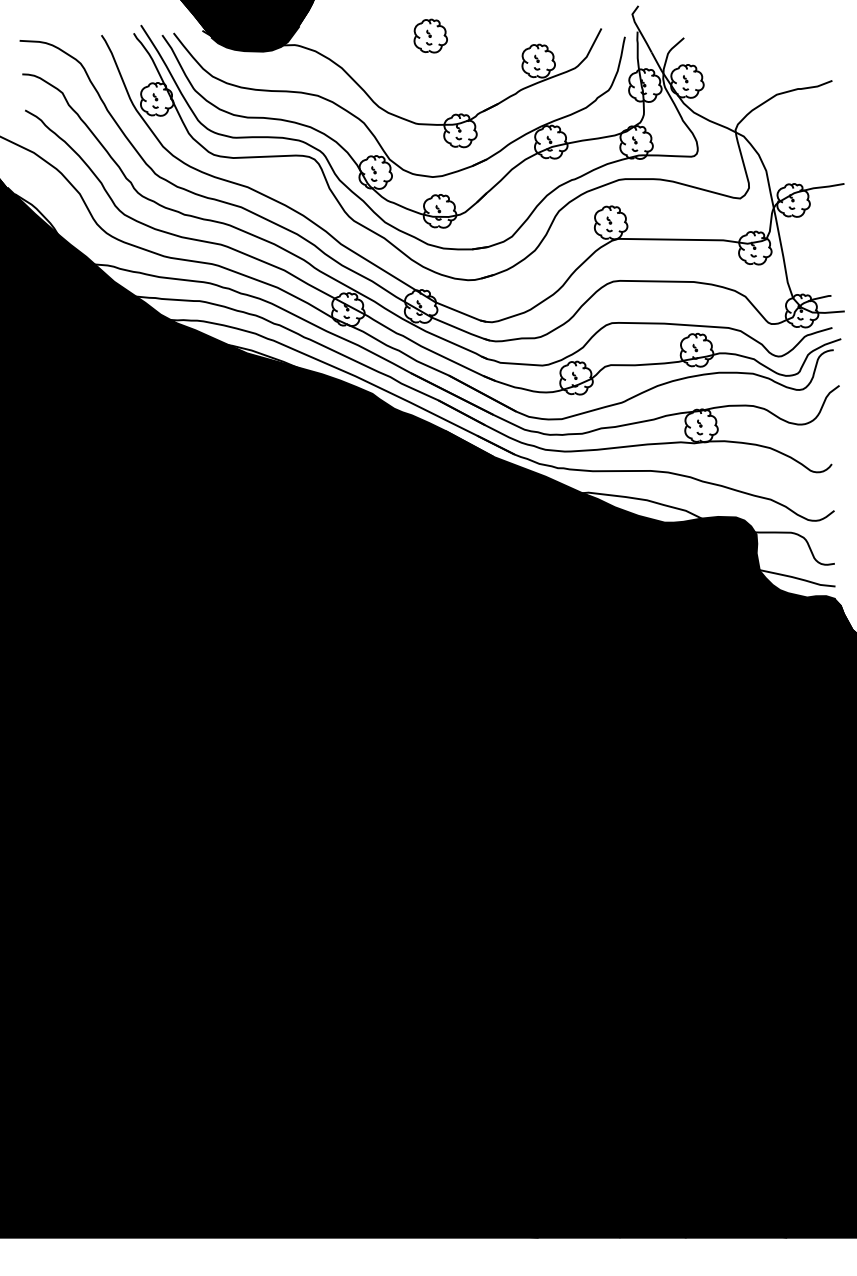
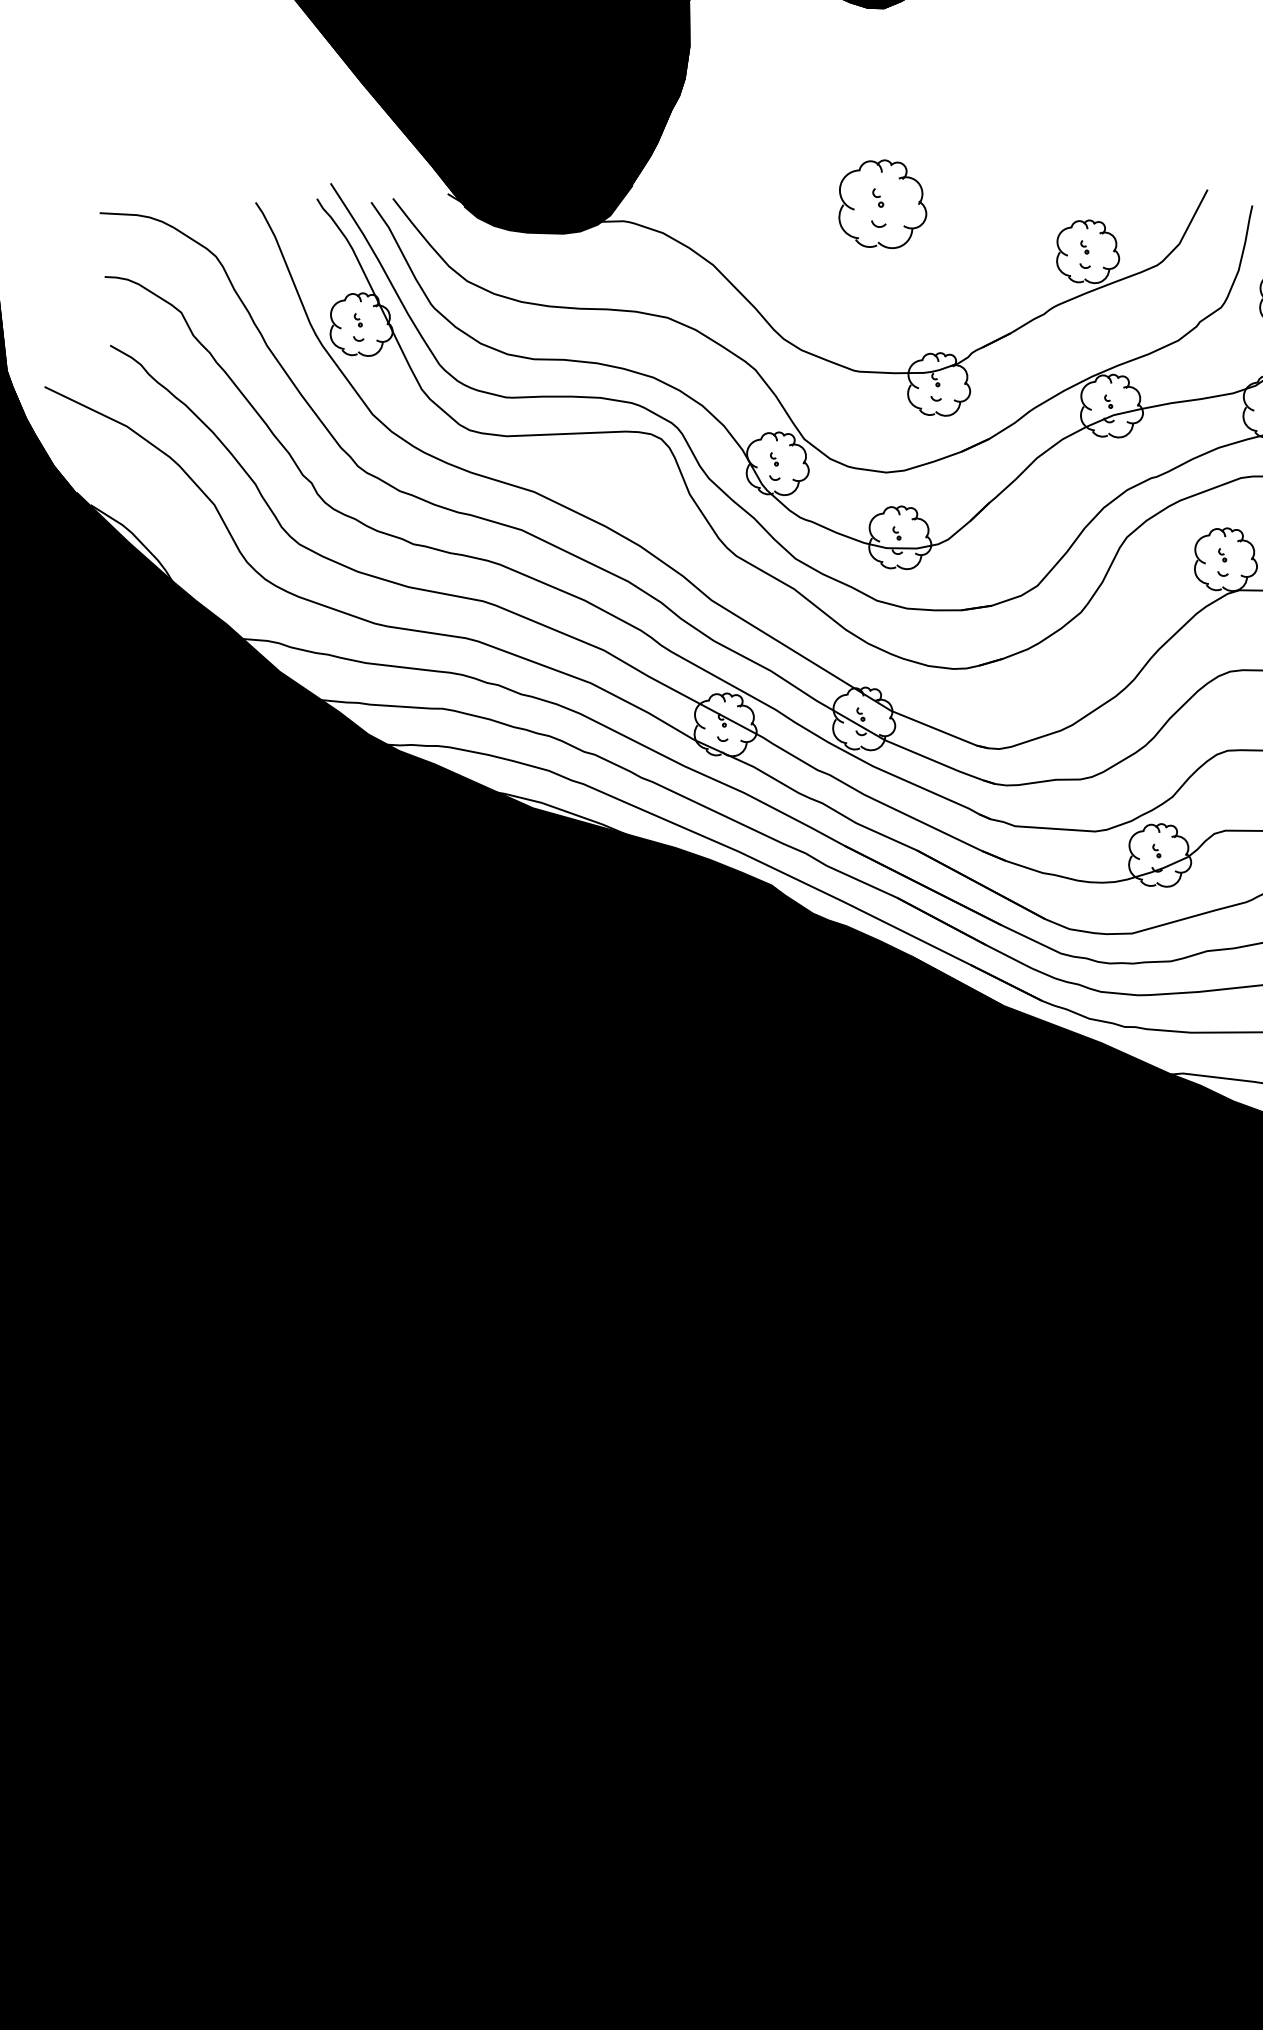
part: (430, 35) -> (882, 202), size x1.4

